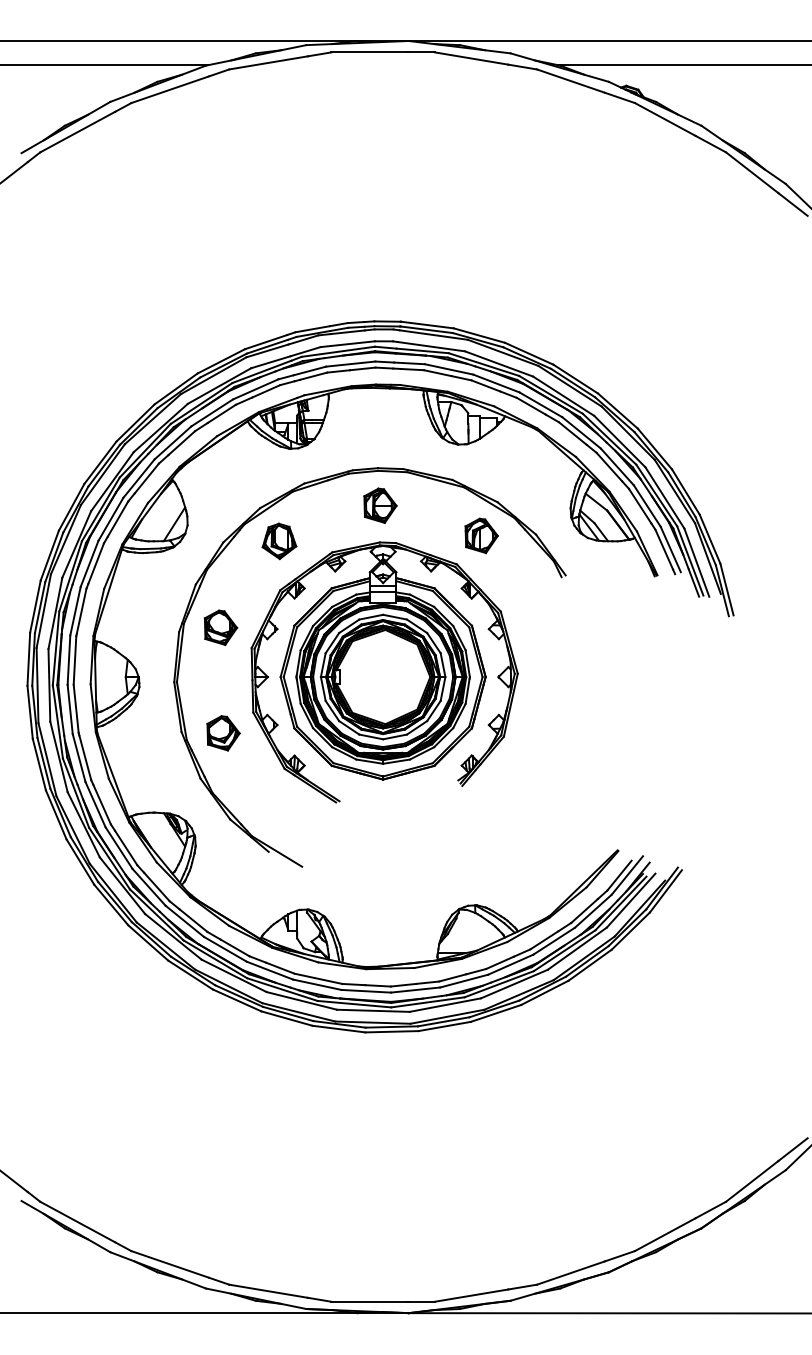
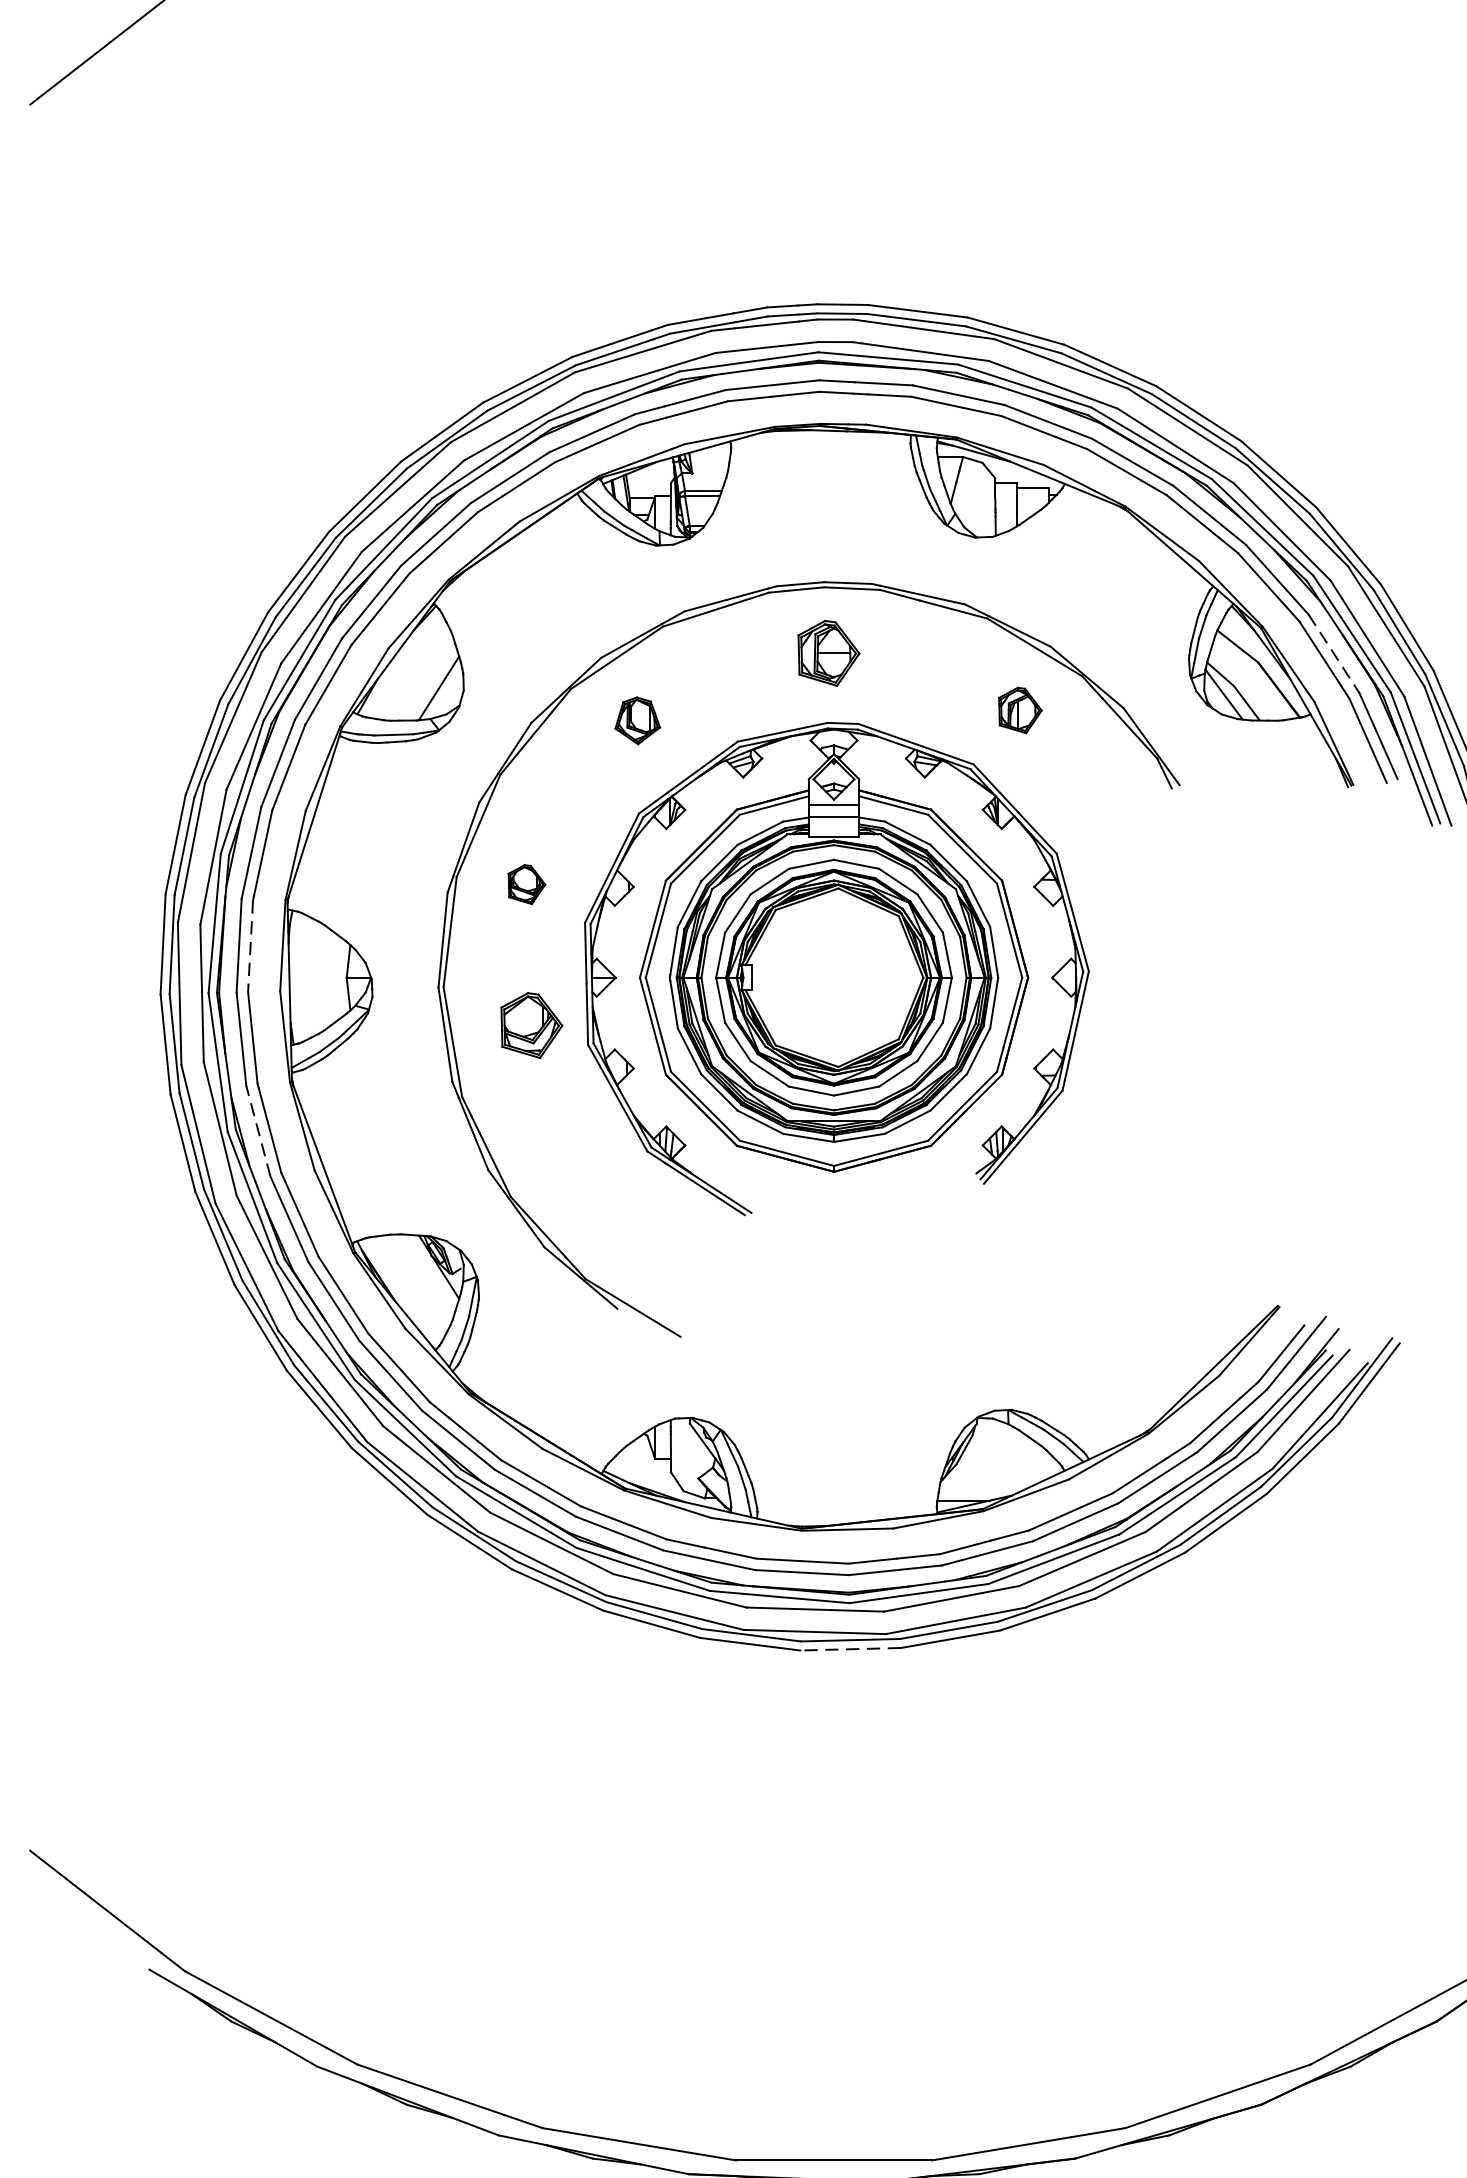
line: (647, 506) -> (1334, 654), solid -> dashed
part: (481, 535) -> (1020, 709), size x0.7
part: (279, 541) -> (637, 721), size x0.7
part: (220, 627) -> (526, 883), size x0.6
line: (74, 660) -> (249, 946), solid -> dashed
part: (223, 733) -> (531, 1025), moved
line: (79, 758) -> (259, 1131), solid -> dashed
line: (391, 1031) -> (849, 1648), solid -> dashed

